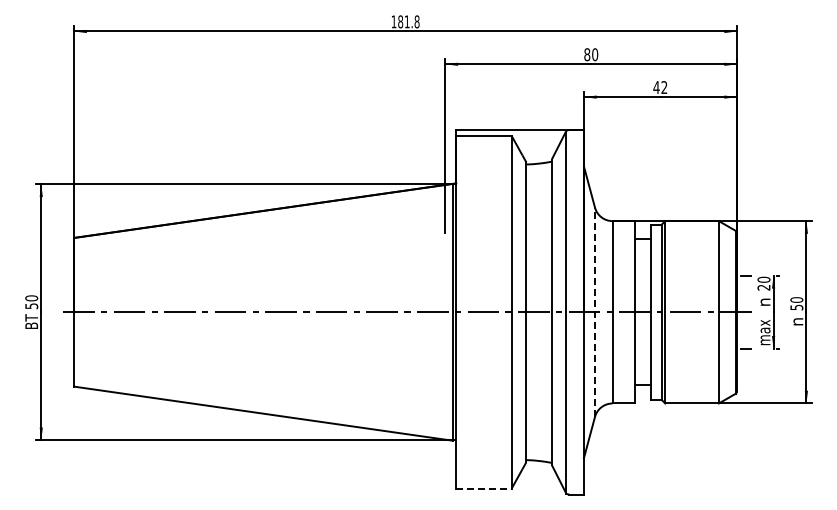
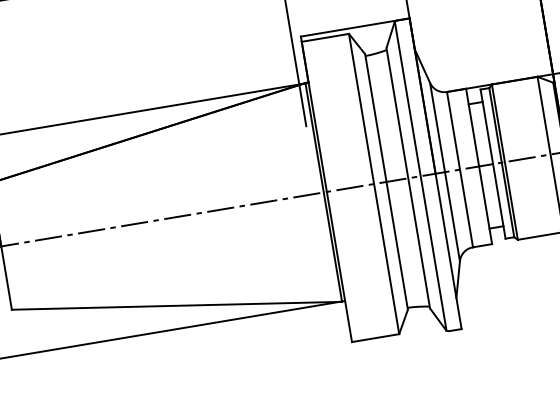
line: (594, 312) -> (444, 172), dashed -> solid
line: (484, 488) -> (376, 338), dashed -> solid

